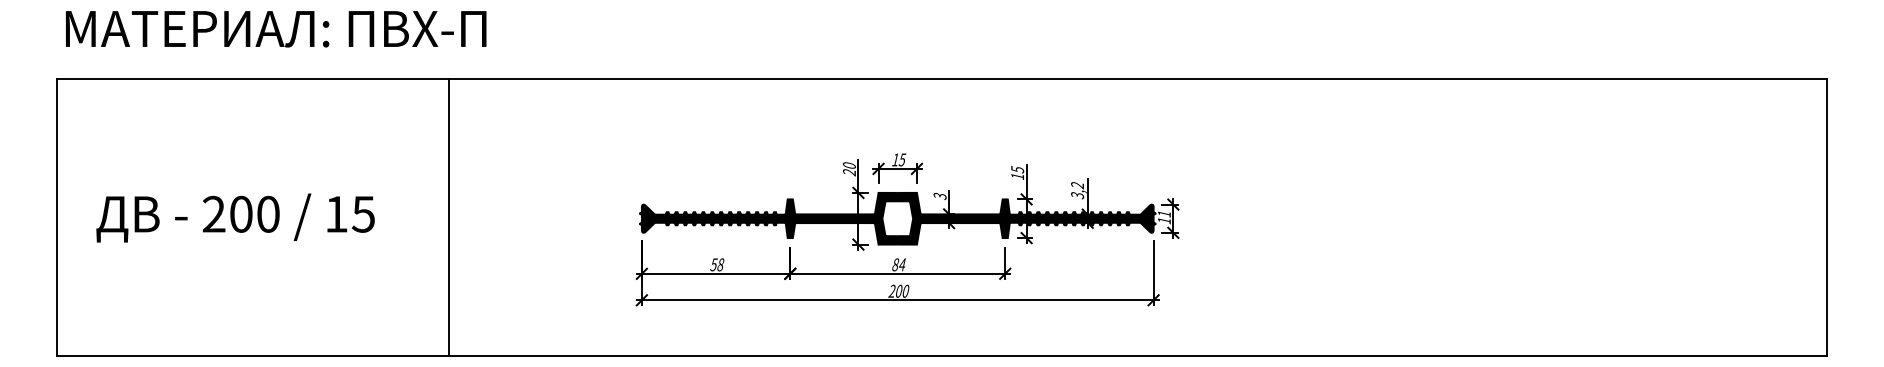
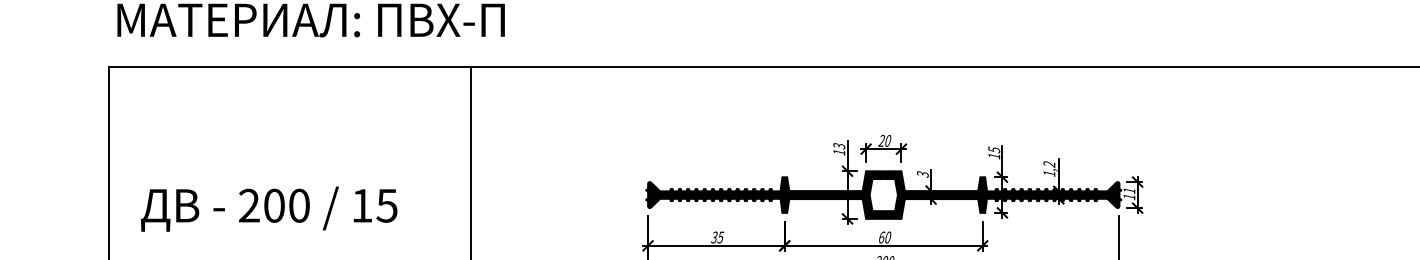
text: (898, 159) -> (884, 140), 15 -> 20
text: (849, 169) -> (839, 149), 20 -> 13
text: (1077, 195) -> (1049, 173), 3,2 -> 1,2
text: (235, 217) -> (269, 208), moved
text: (718, 264) -> (718, 237), 58 -> 35
text: (898, 264) -> (884, 237), 84 -> 60

